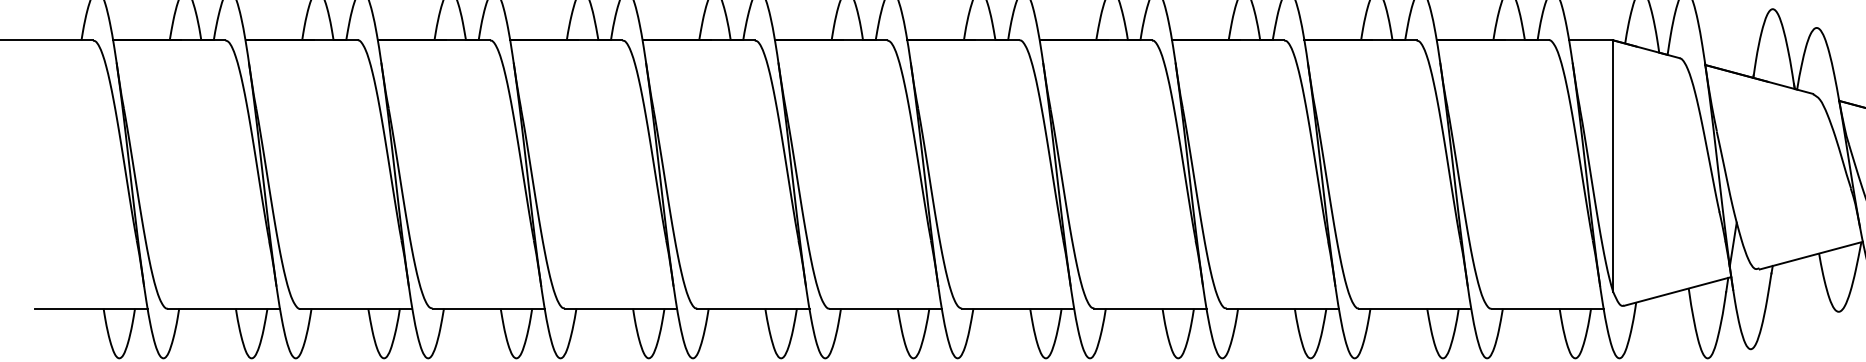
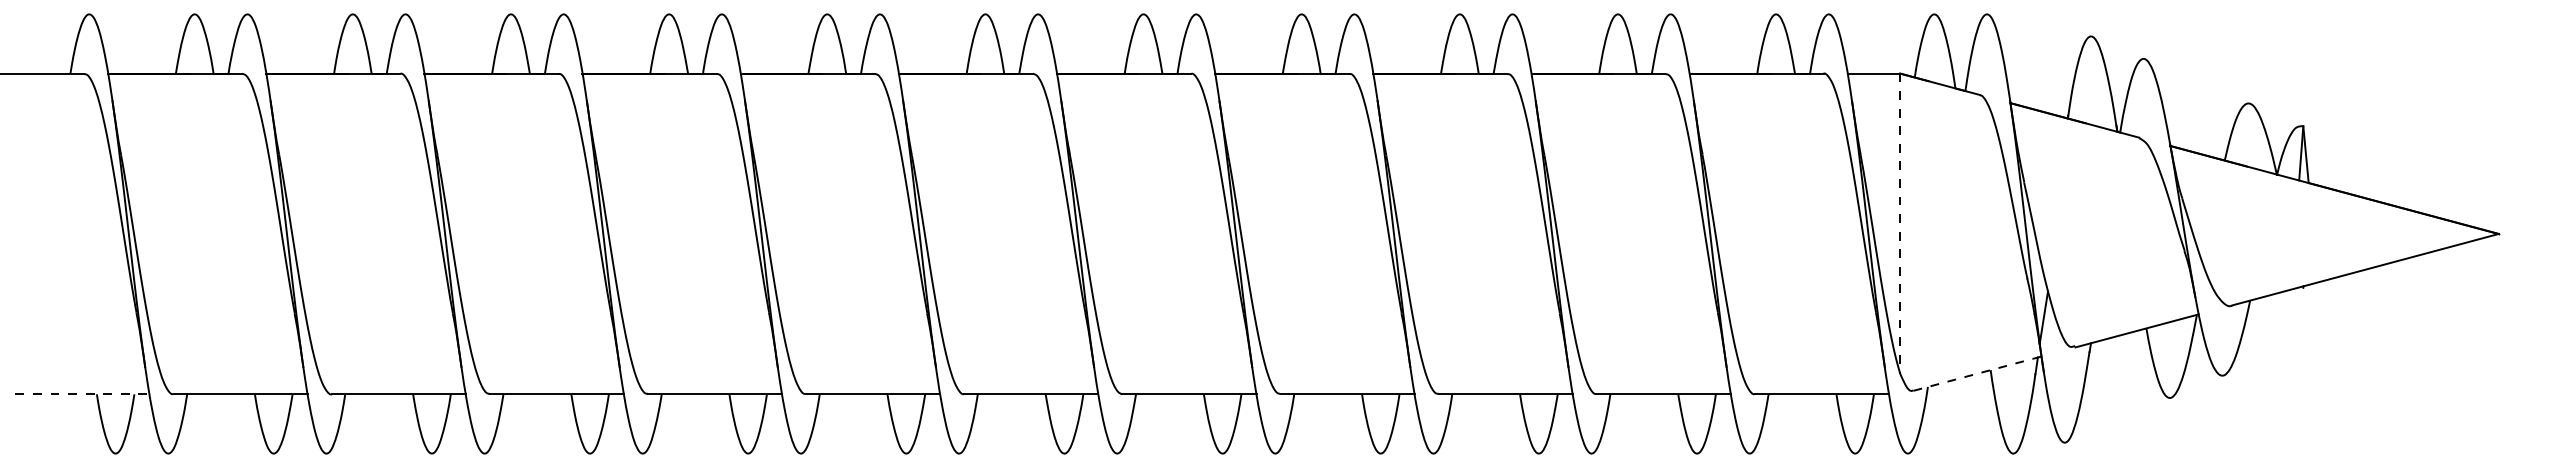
line: (1613, 166) -> (1900, 224), solid -> dashed
line: (1678, 291) -> (1978, 373), solid -> dashed
line: (92, 308) -> (83, 394), solid -> dashed

